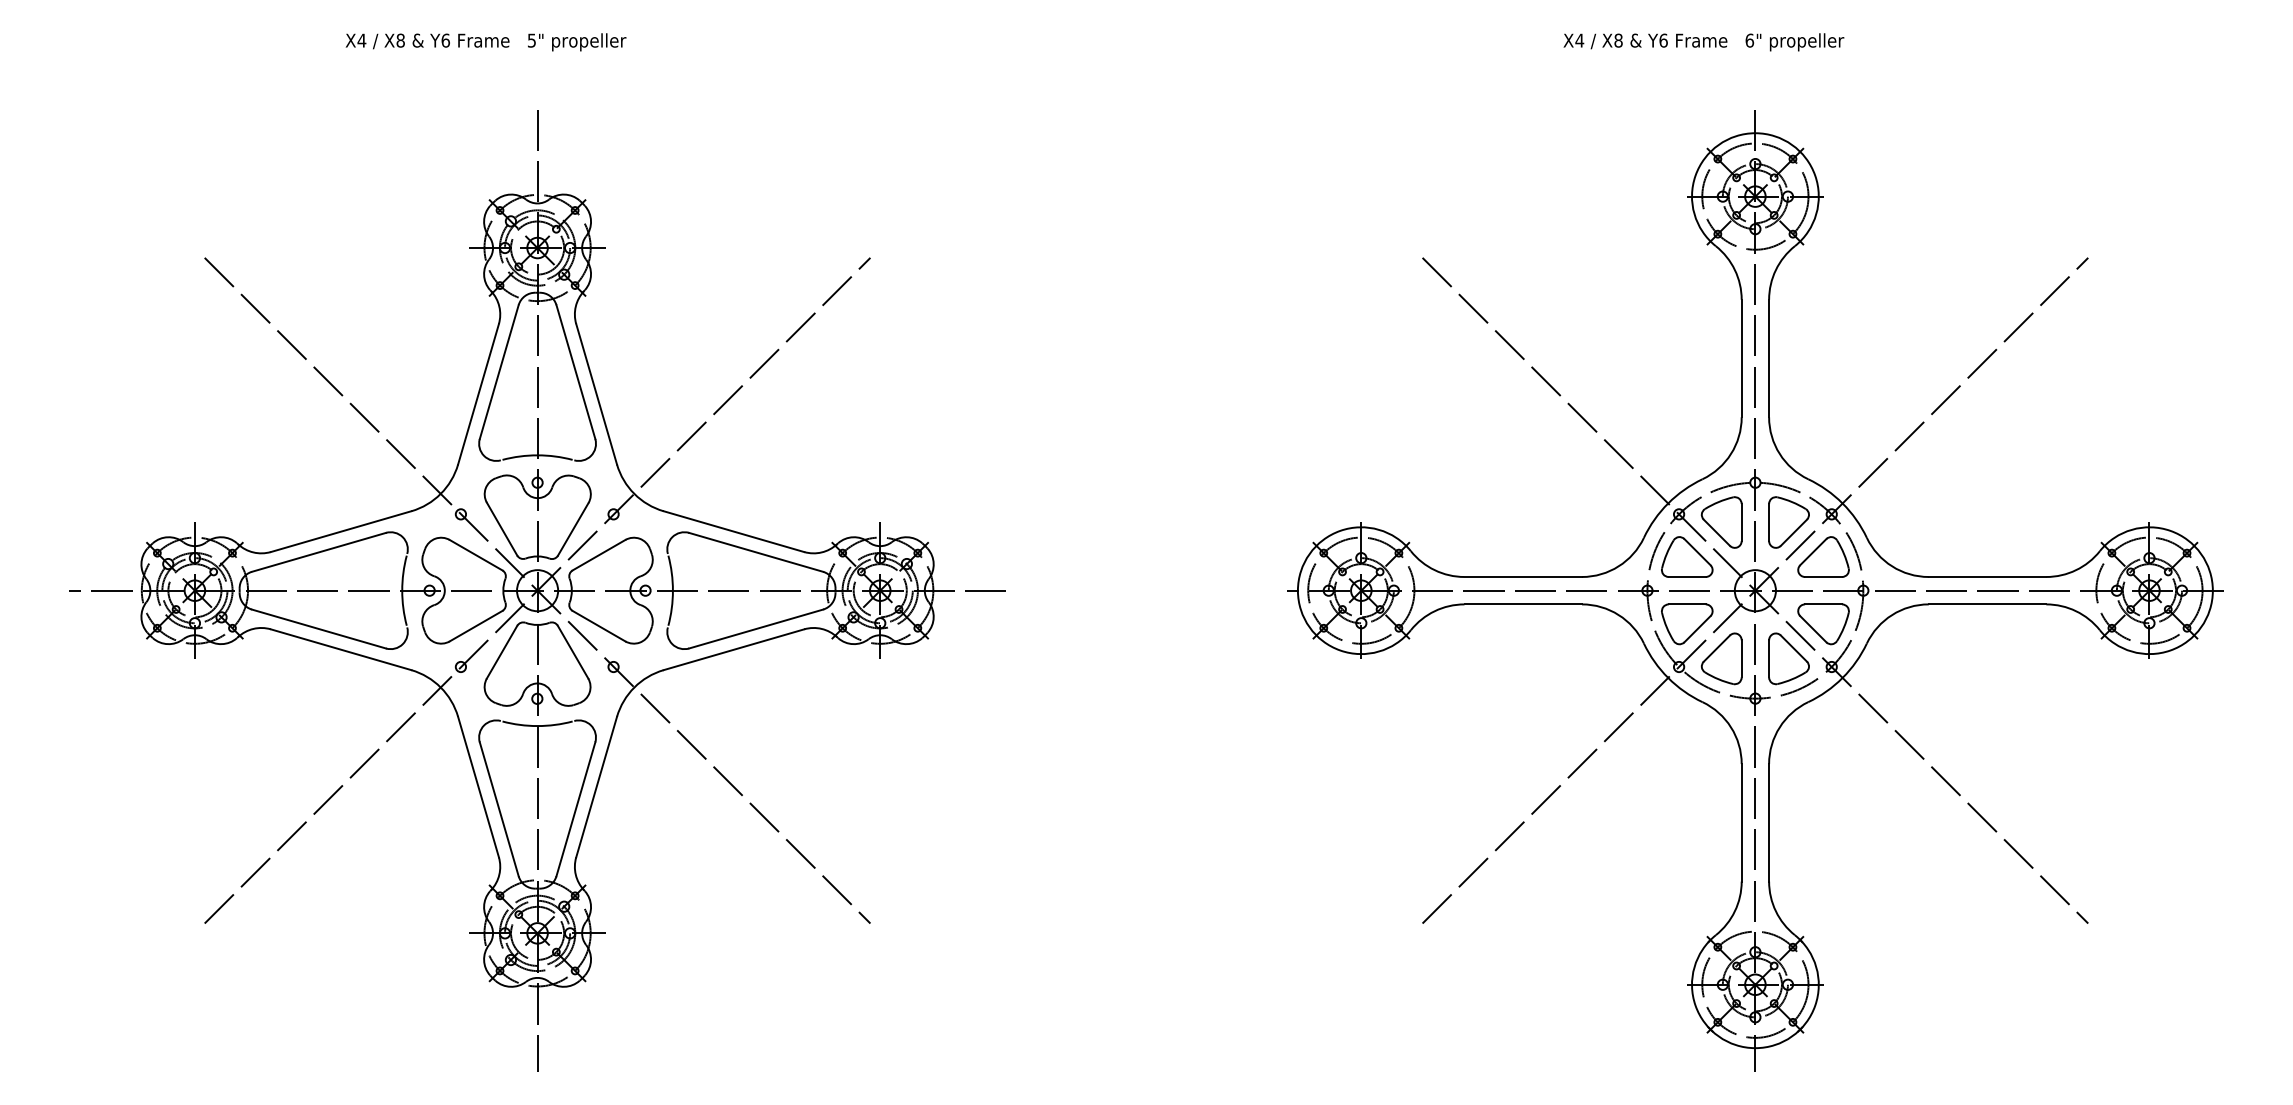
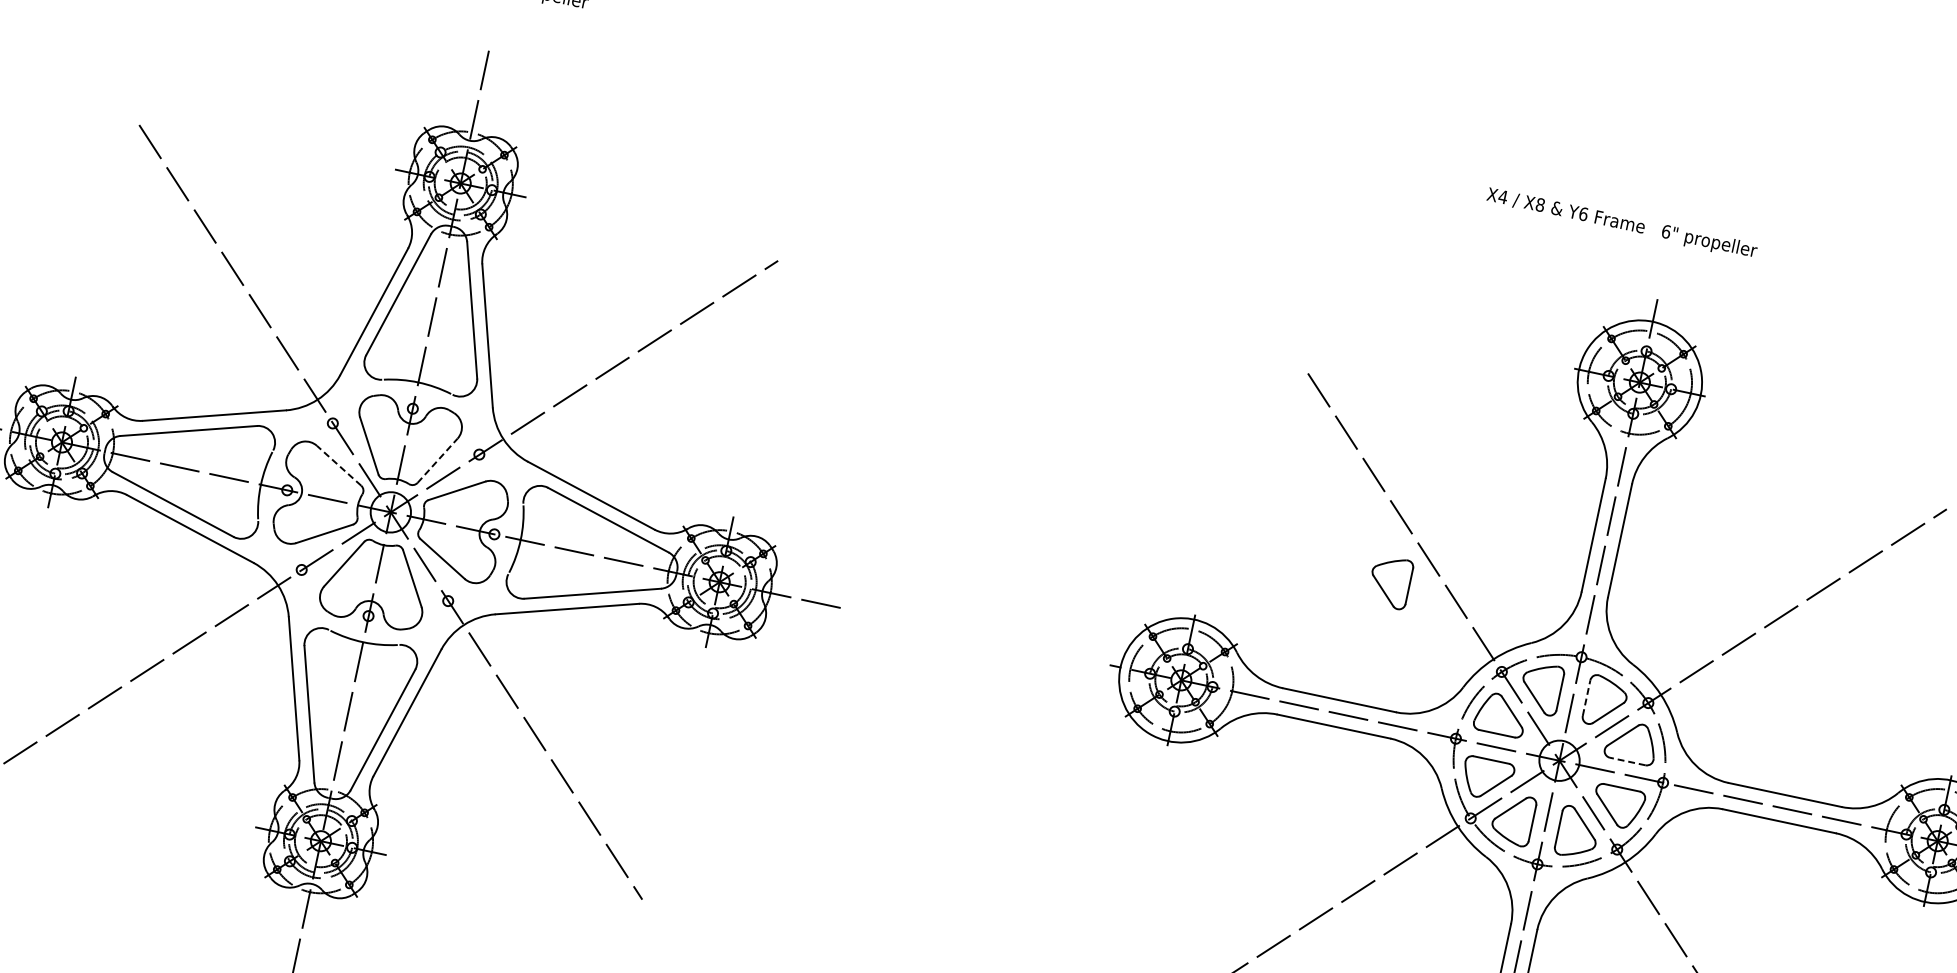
part: (1548, 448) -> (1389, 582), added
line: (1769, 522) -> (1586, 698), solid -> dashed
line: (573, 528) -> (437, 459), solid -> dashed
line: (475, 554) -> (338, 464), solid -> dashed
line: (1823, 576) -> (1627, 761), solid -> dashed

